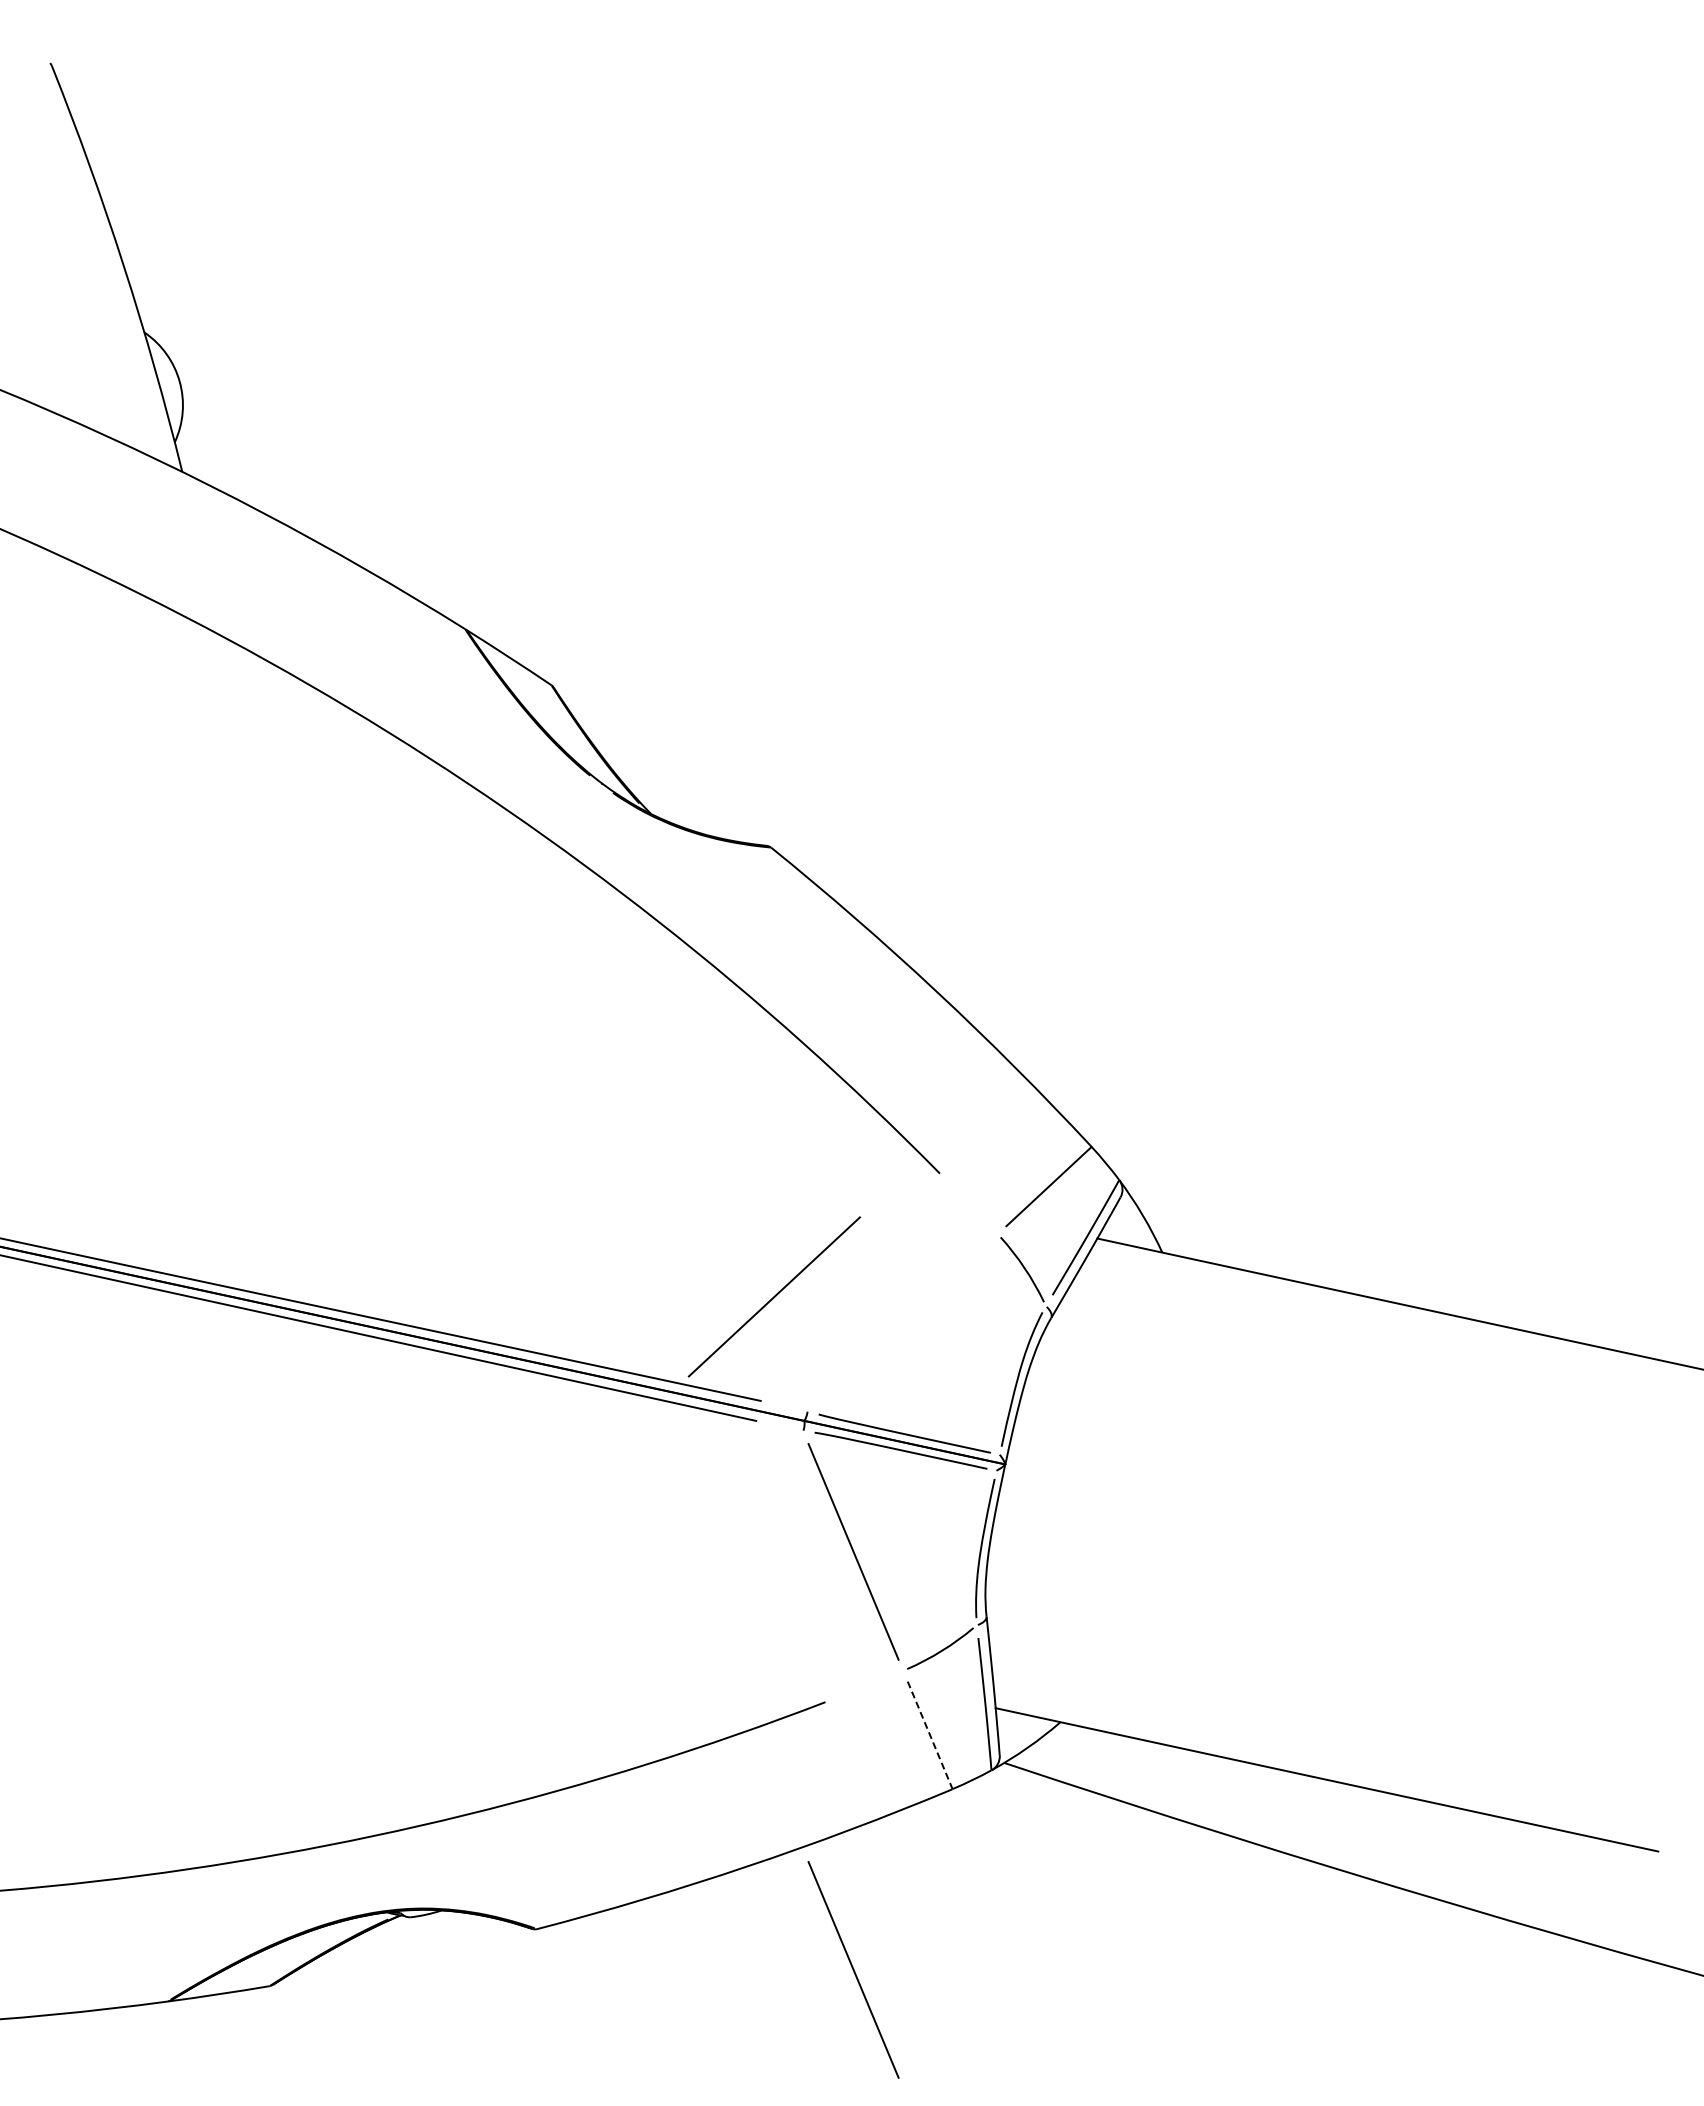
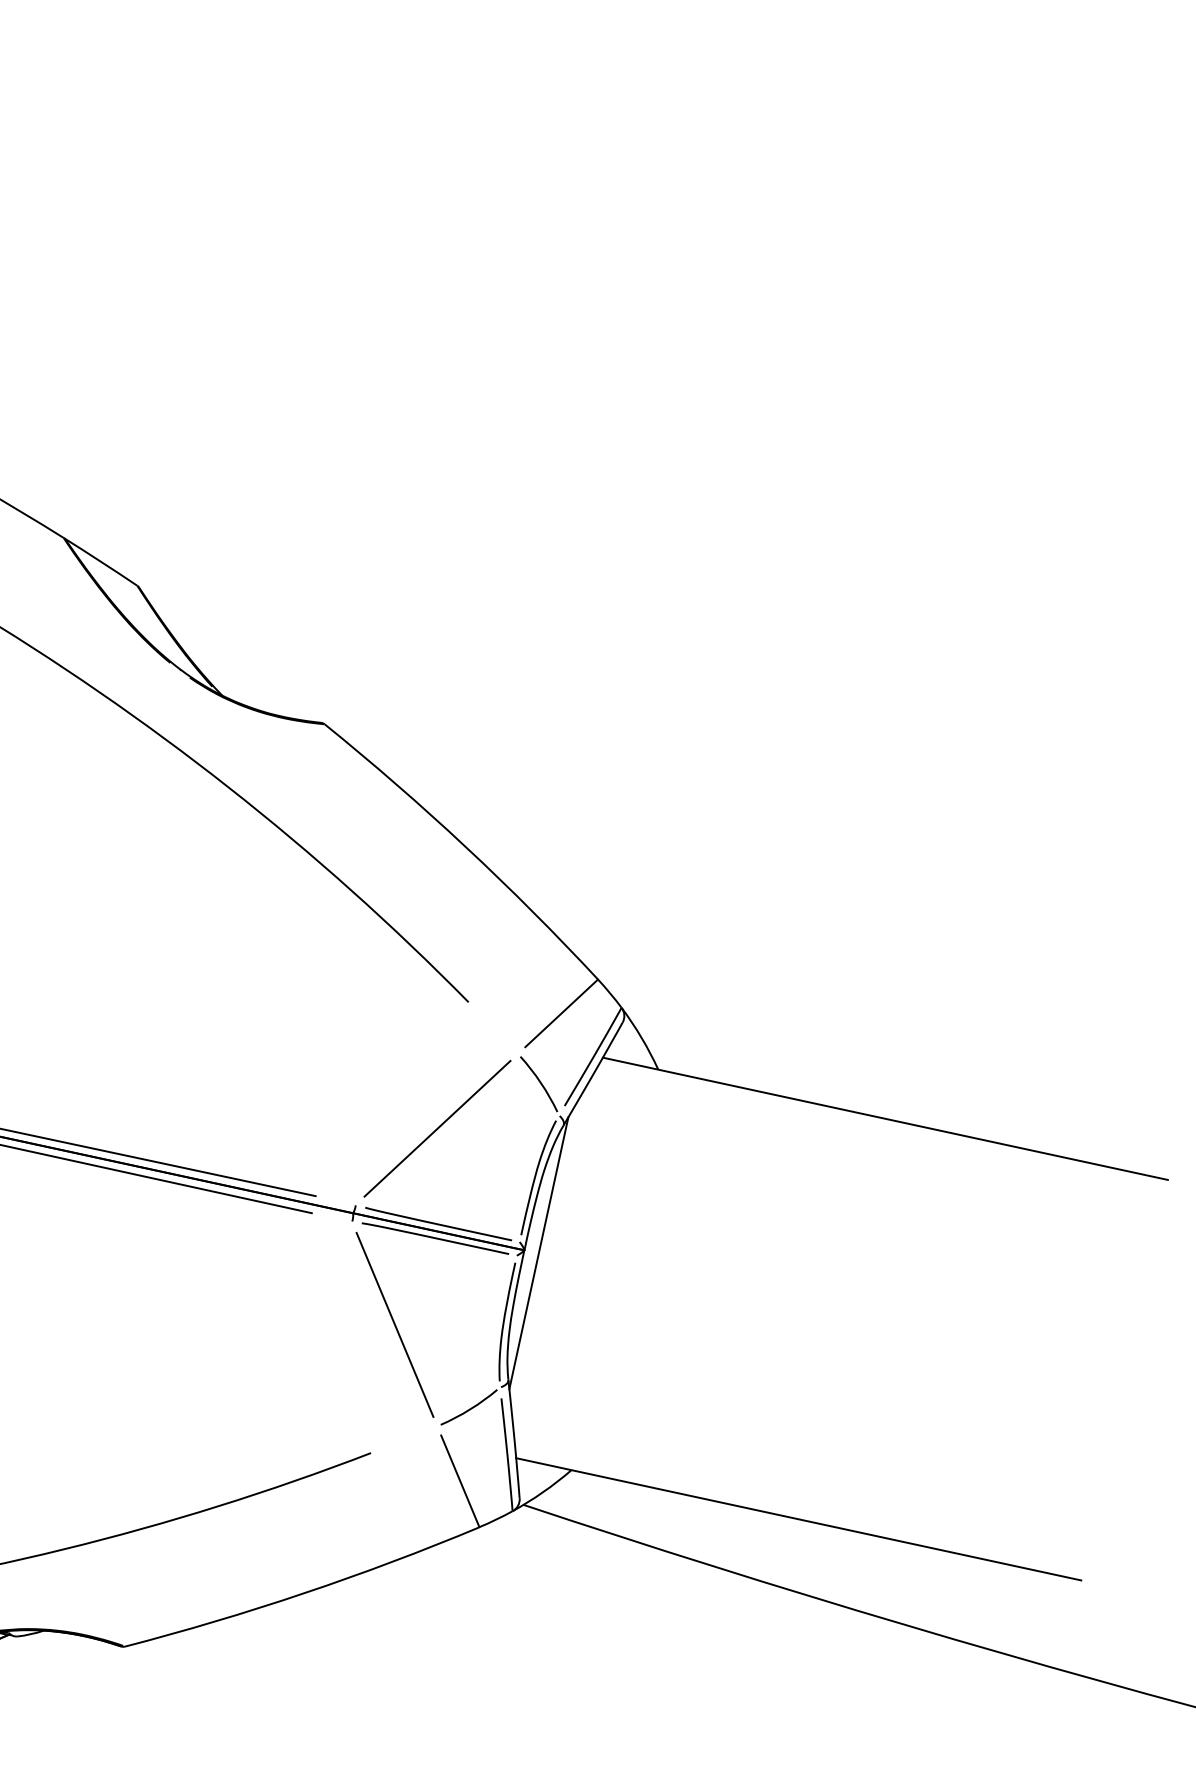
line: (773, 1296) -> (436, 1128), moved
line: (1021, 1467) -> (538, 1252), added
line: (930, 1735) -> (460, 1481), dashed -> solid
line: (853, 1969) -> (394, 1681), removed

